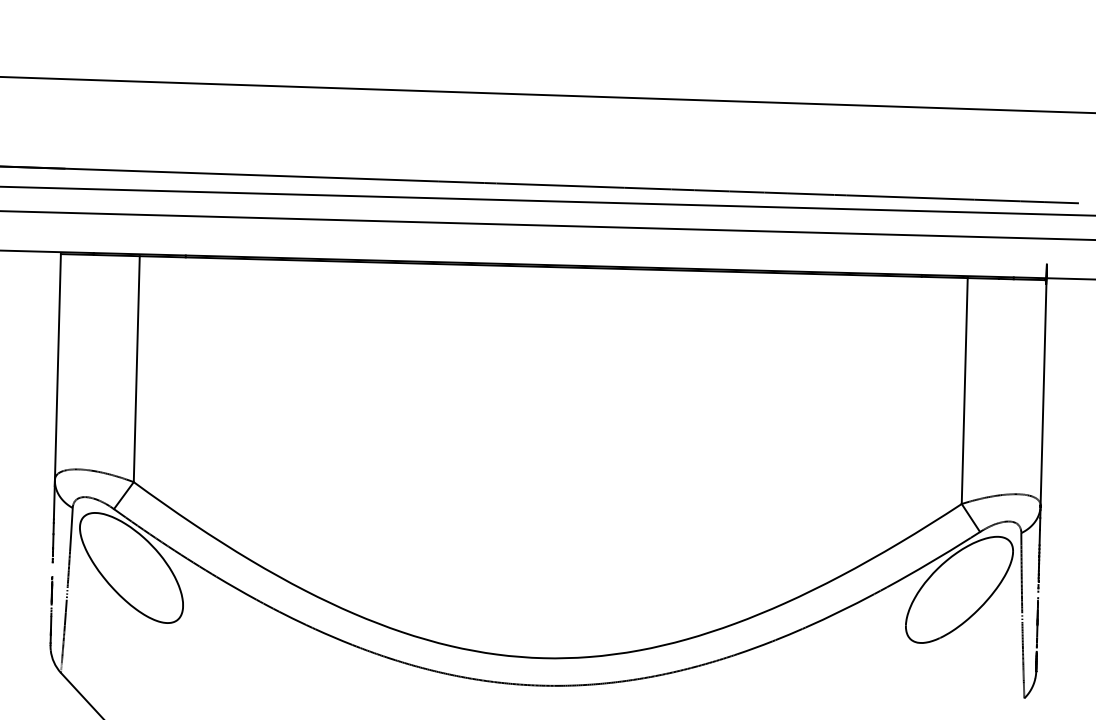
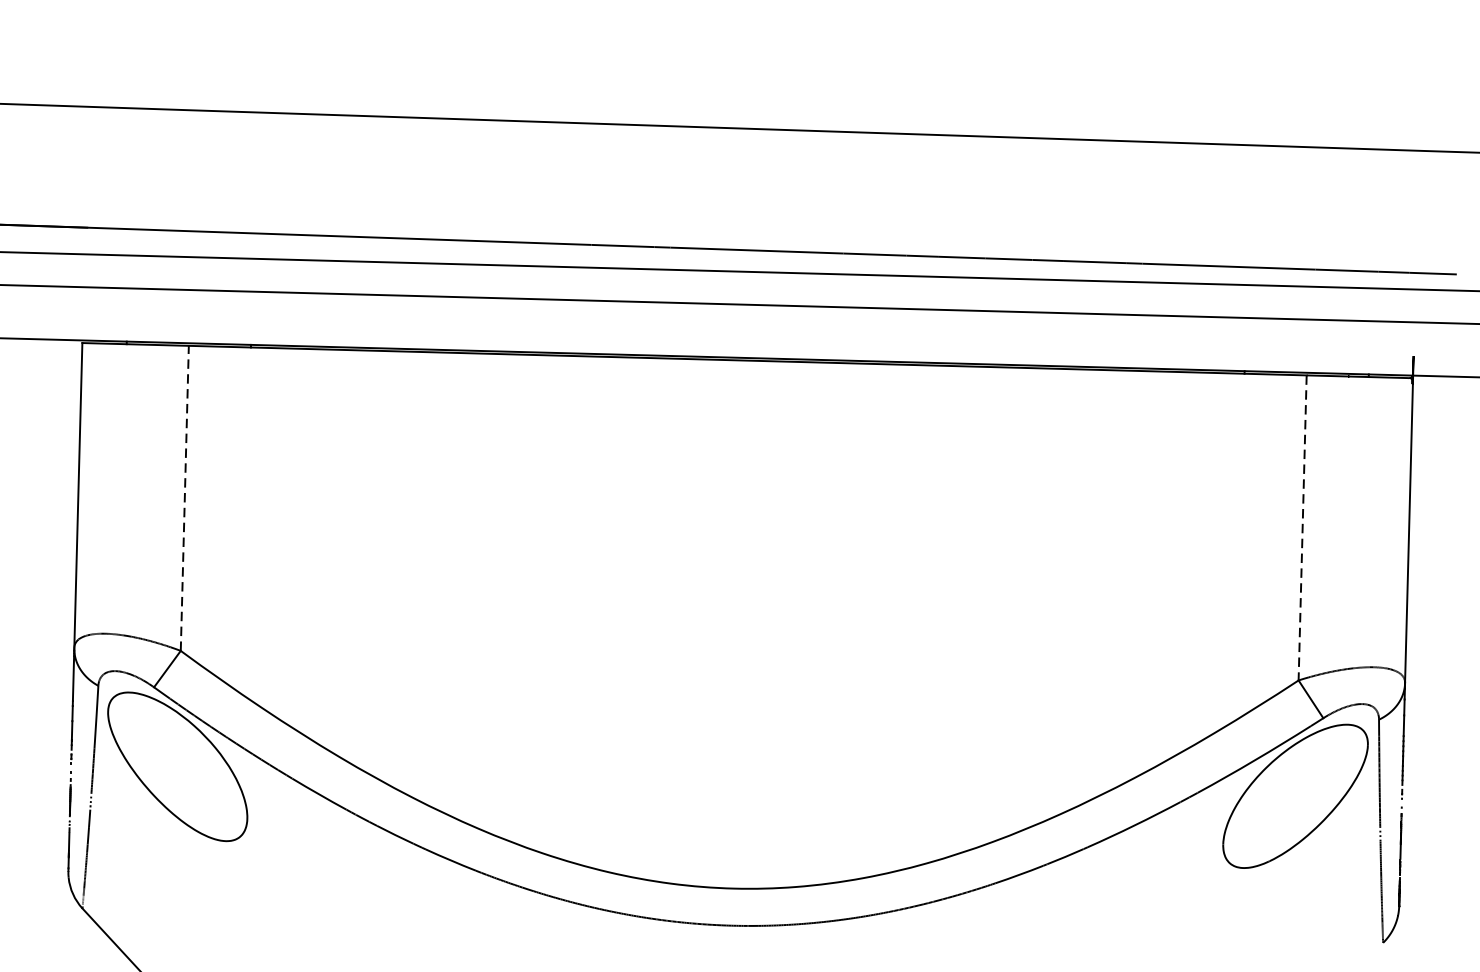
line: (136, 368) -> (184, 497), solid -> dashed
line: (964, 391) -> (1302, 528), solid -> dashed

